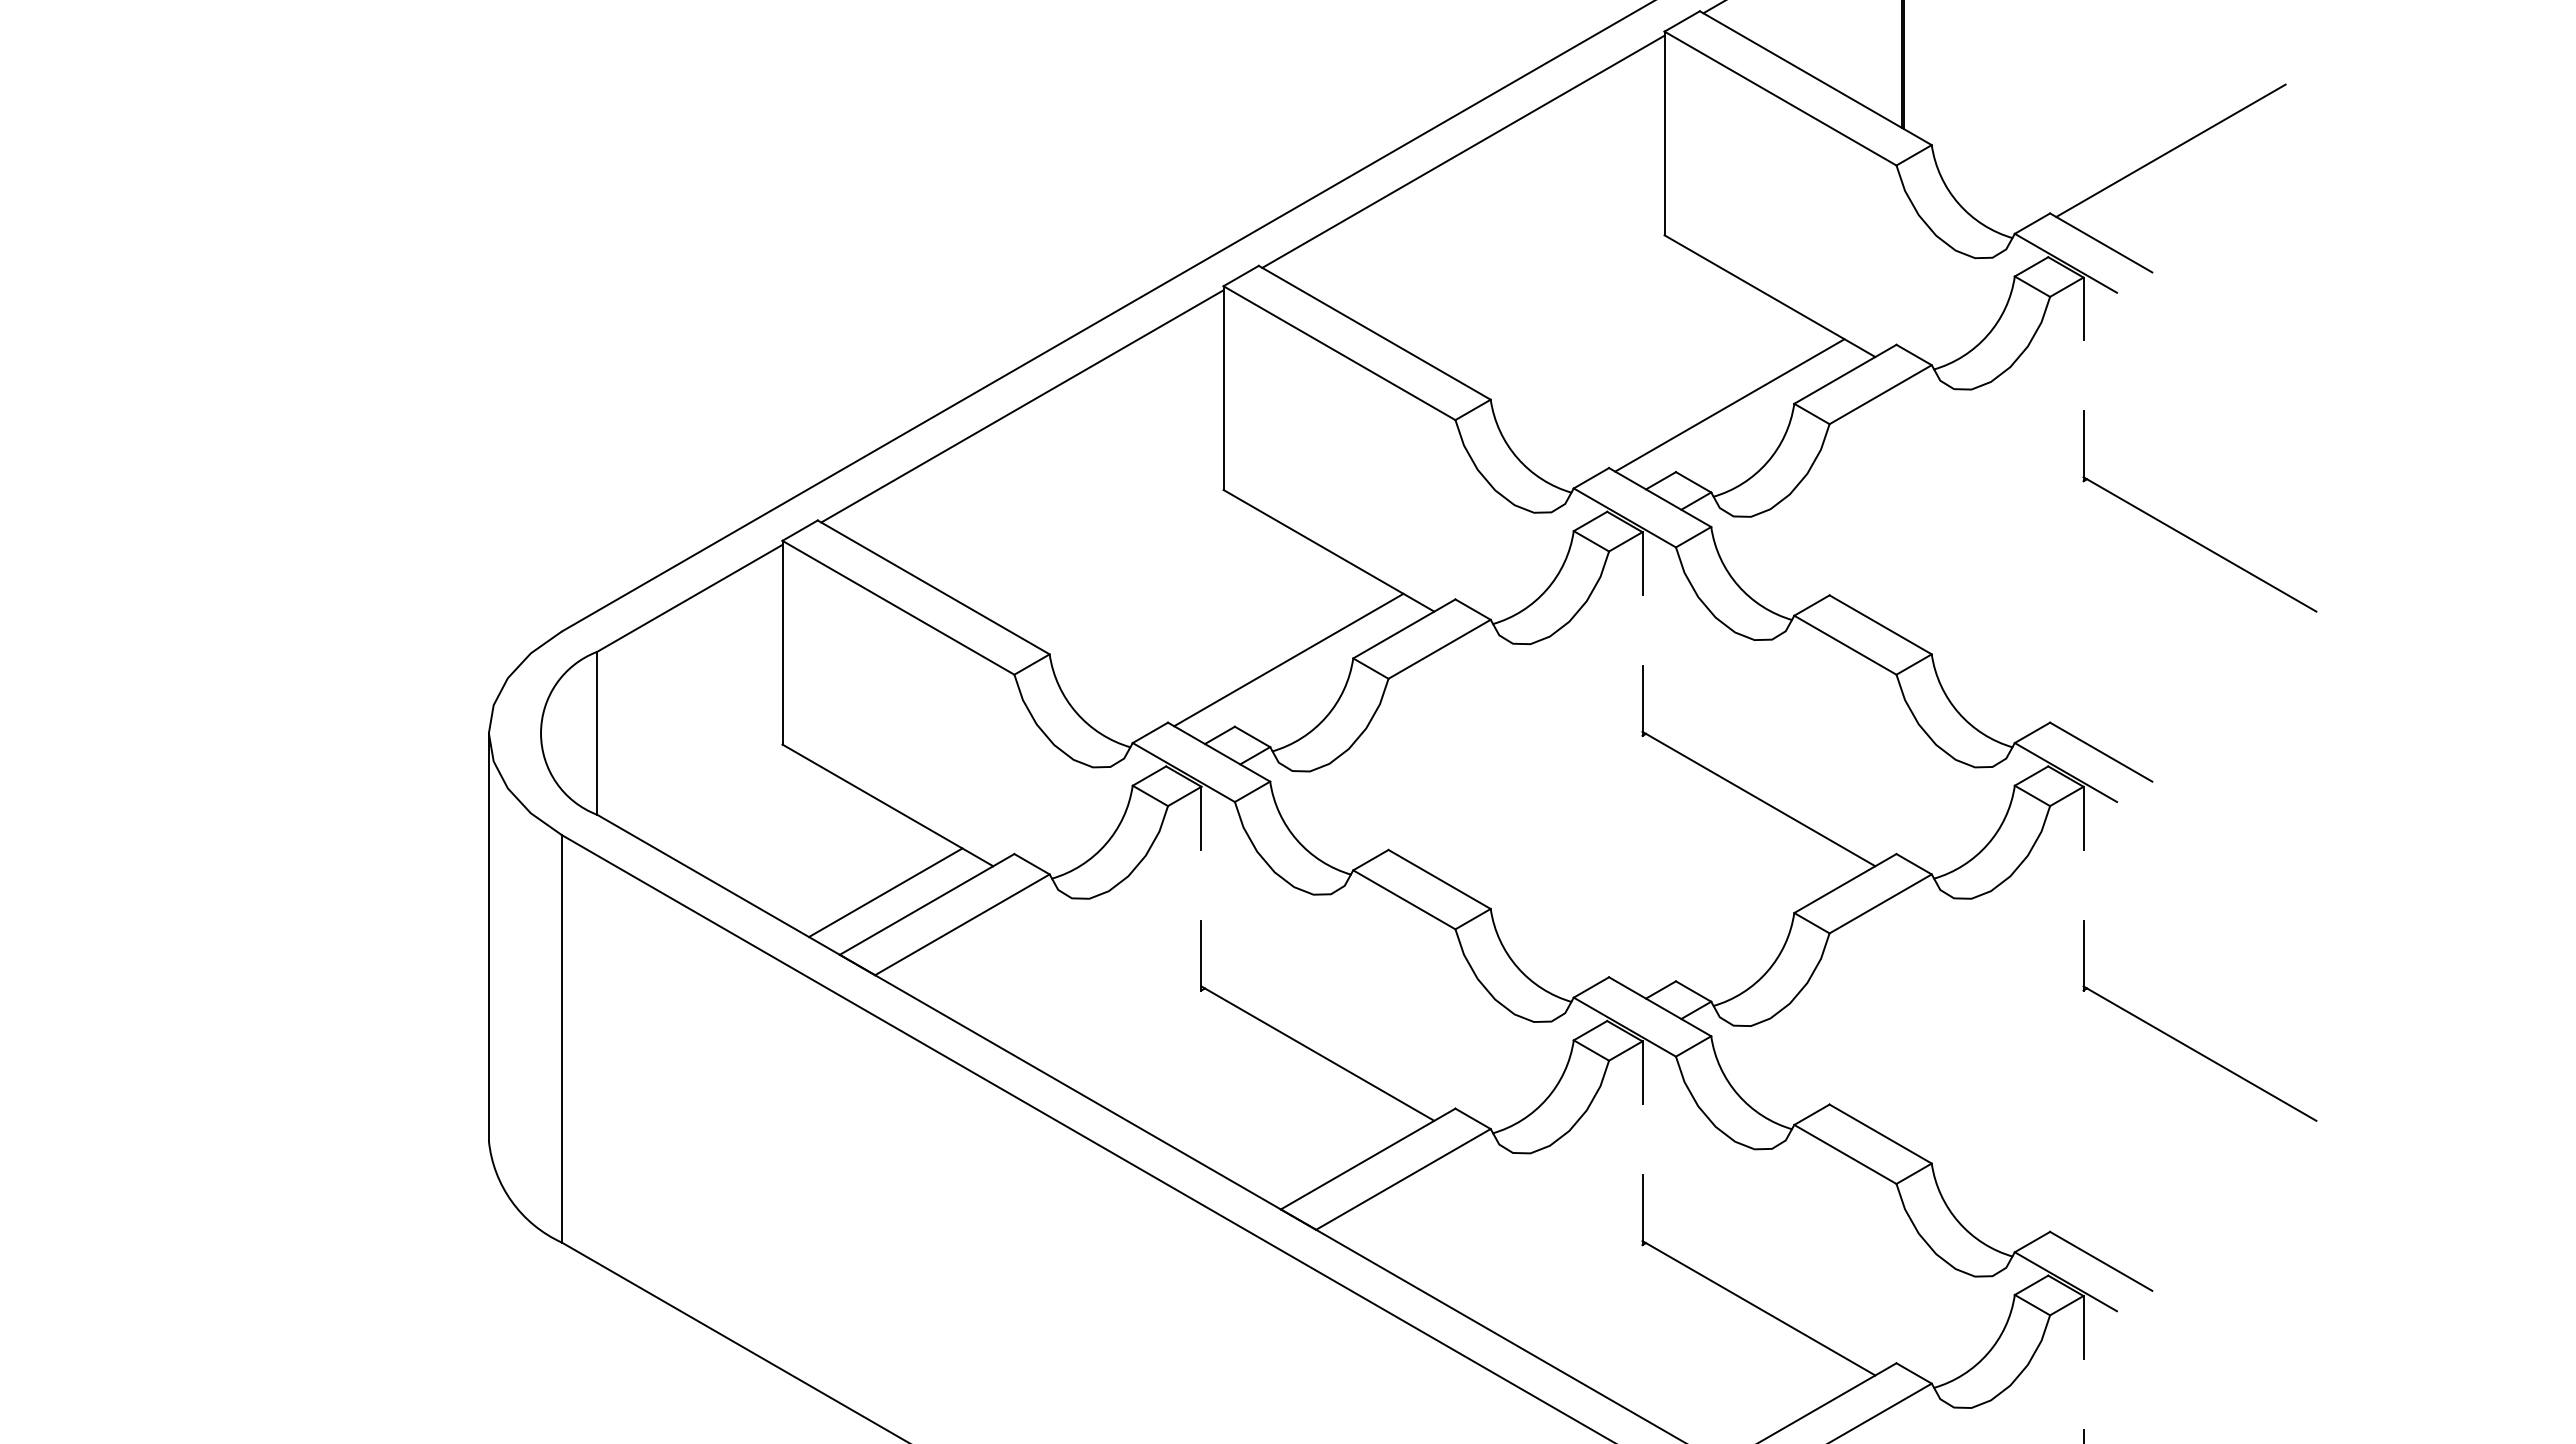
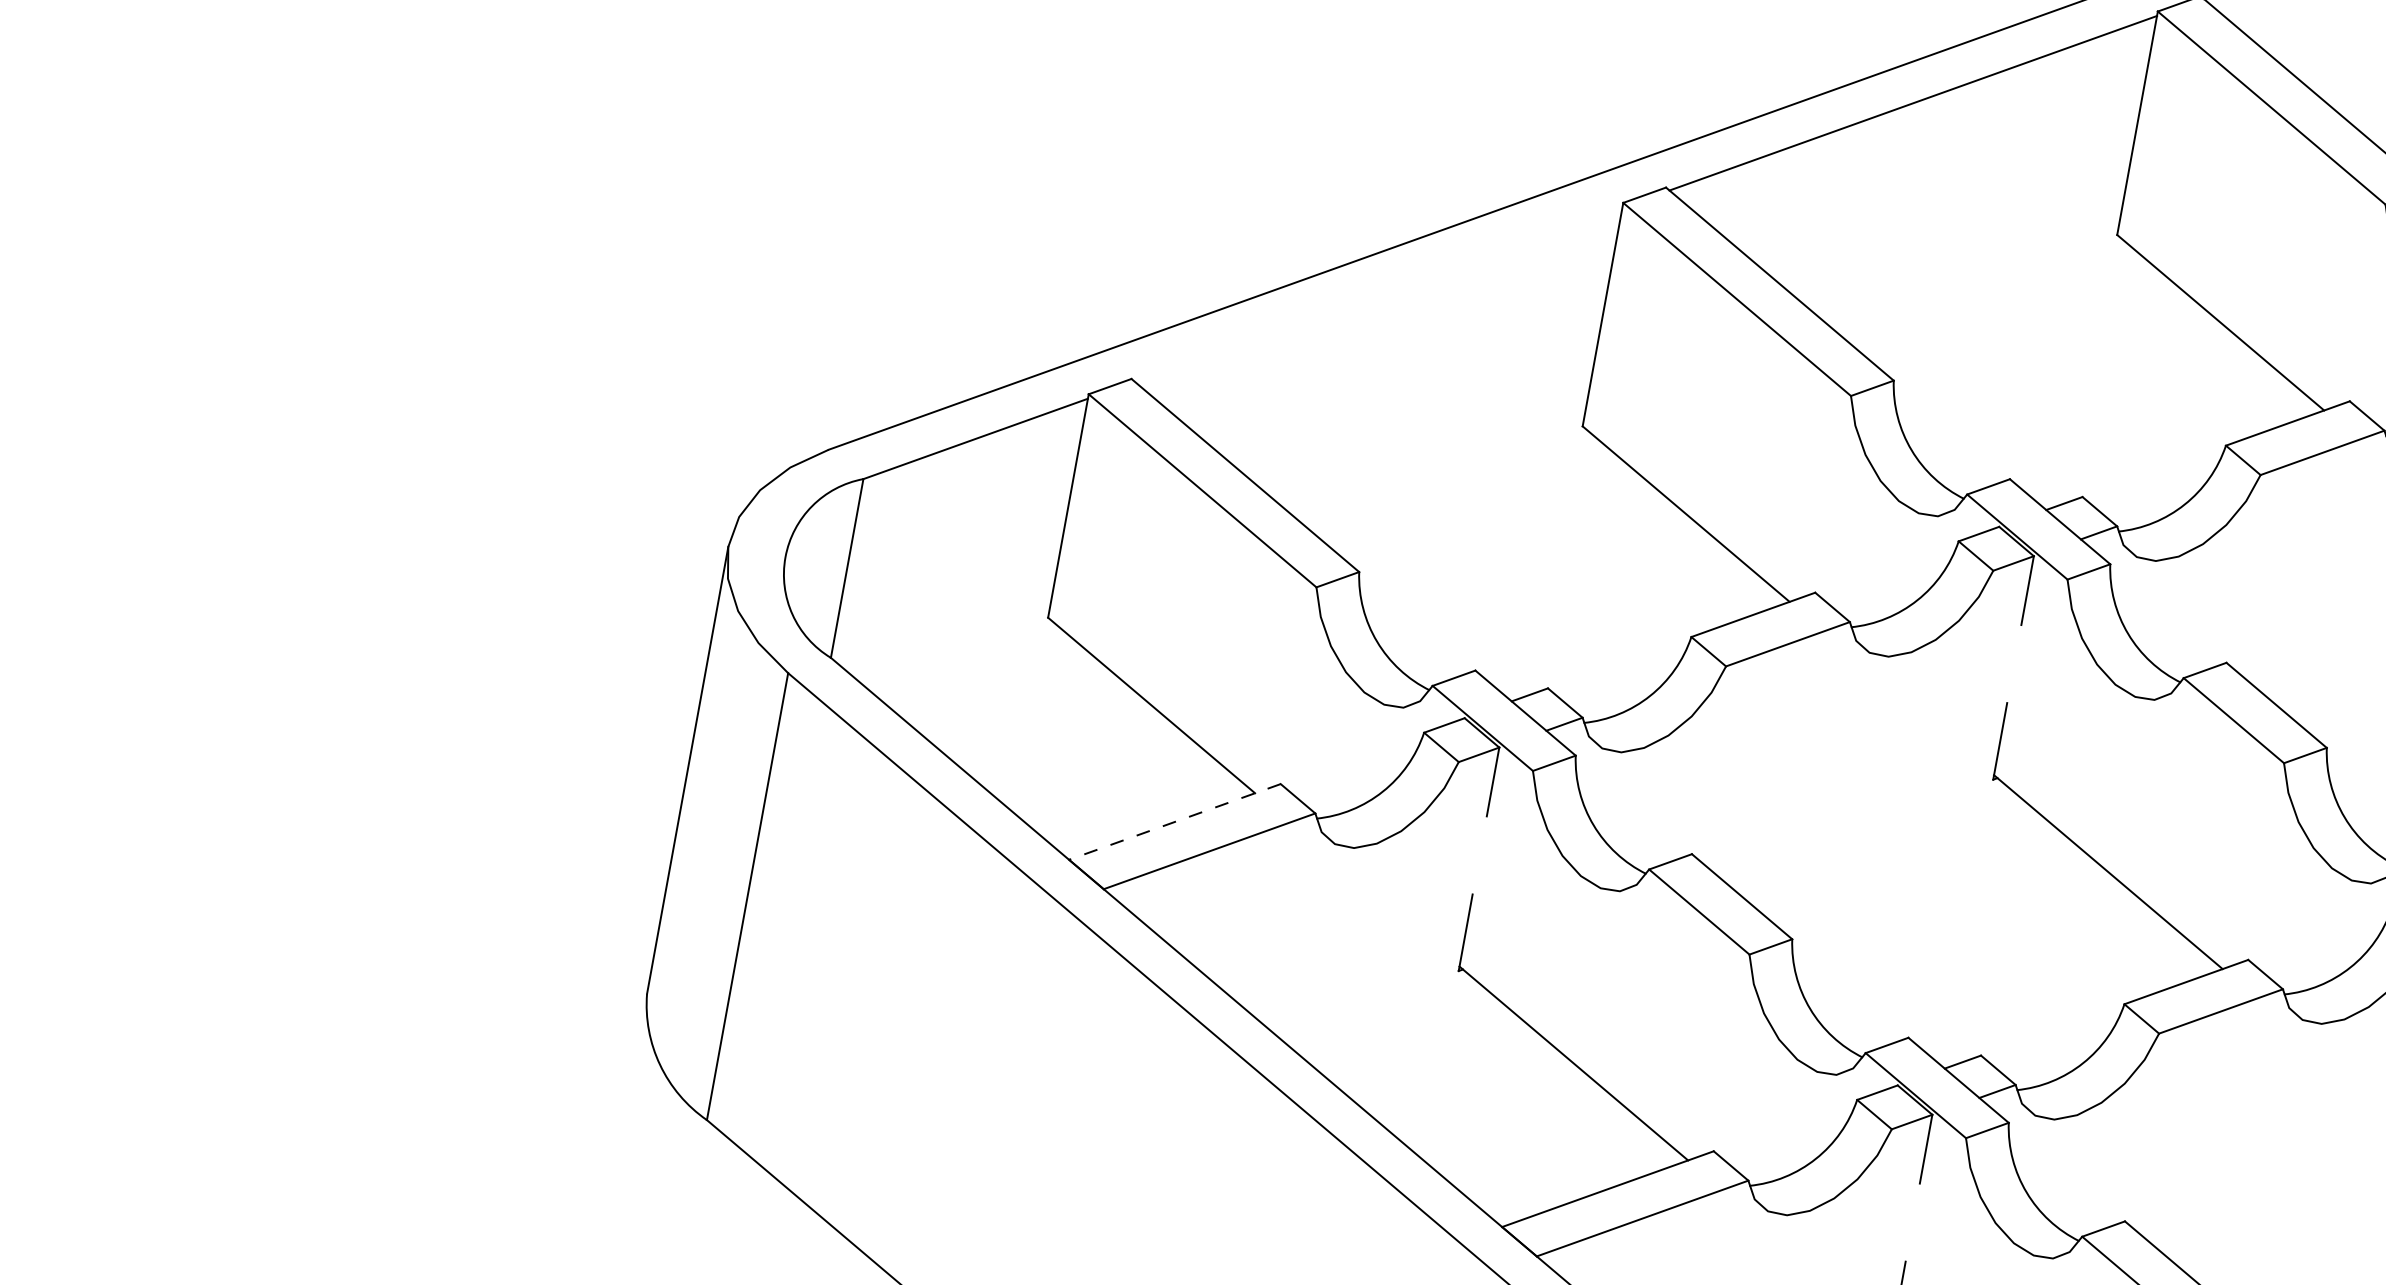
line: (1729, 405) -> (2154, 434), removed
line: (1022, 406) -> (1378, 294), removed
line: (1288, 659) -> (1620, 625), removed
line: (885, 892) -> (1131, 800), removed
line: (927, 904) -> (1175, 822), solid -> dashed

